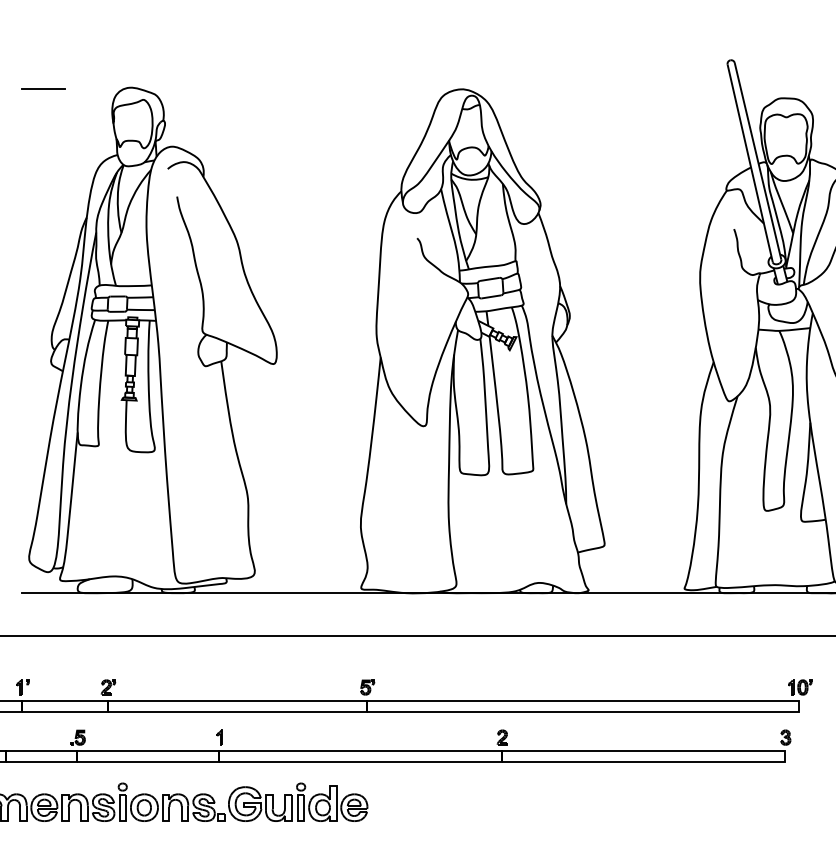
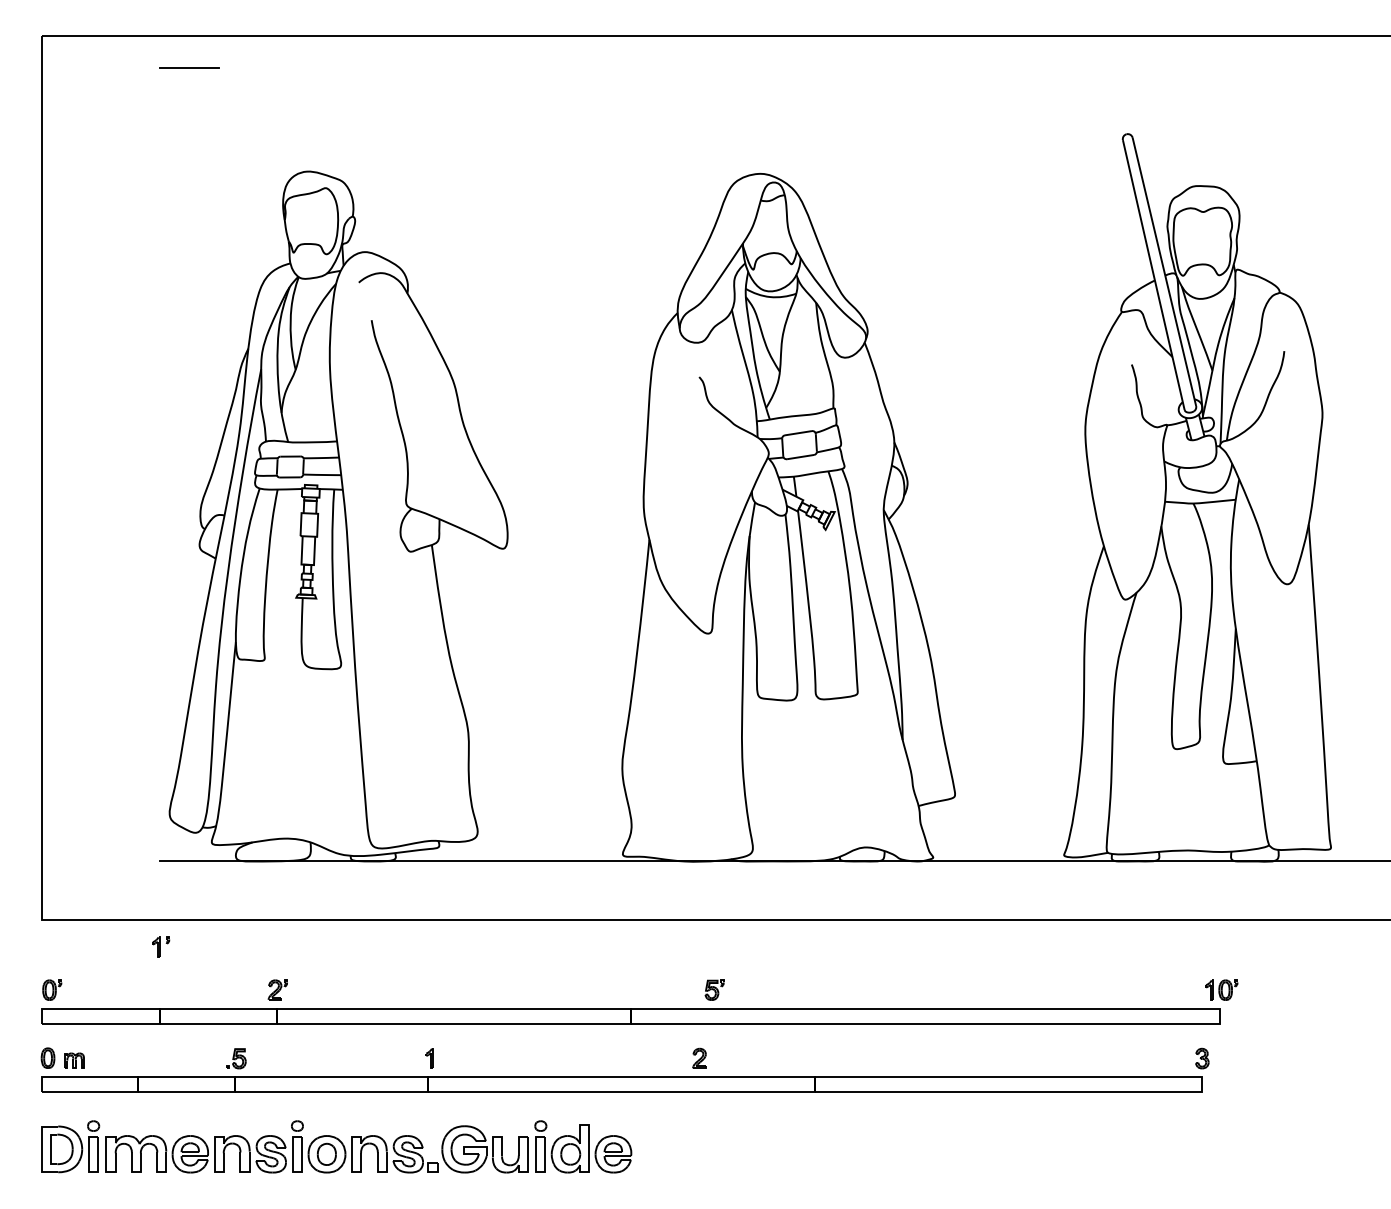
line: (43, 89) -> (189, 67), moved
part: (23, 686) -> (161, 946), moved
part: (367, 686) -> (714, 989), moved
part: (502, 736) -> (699, 1057), moved

